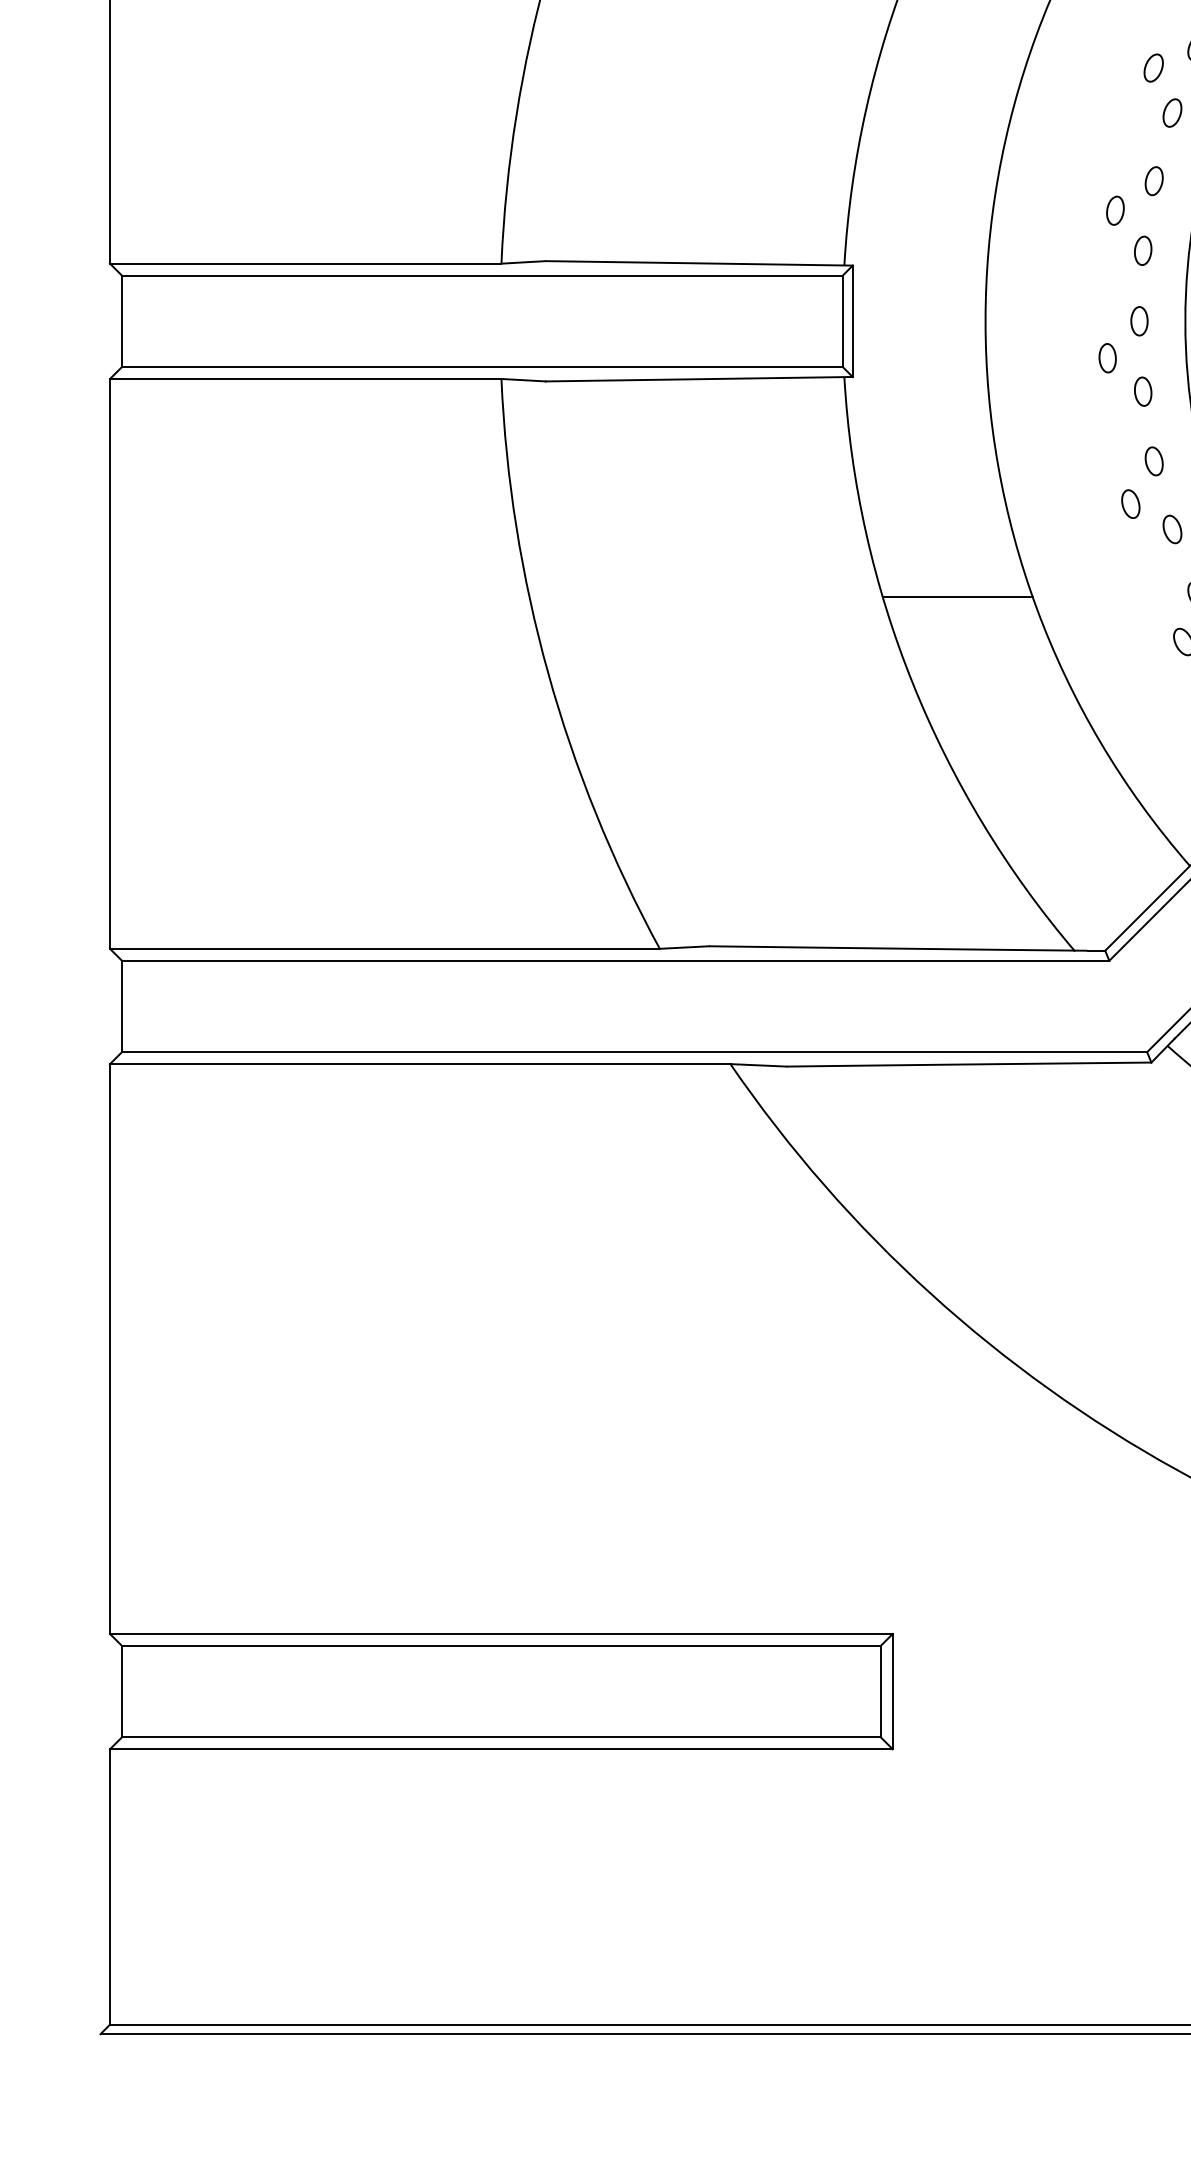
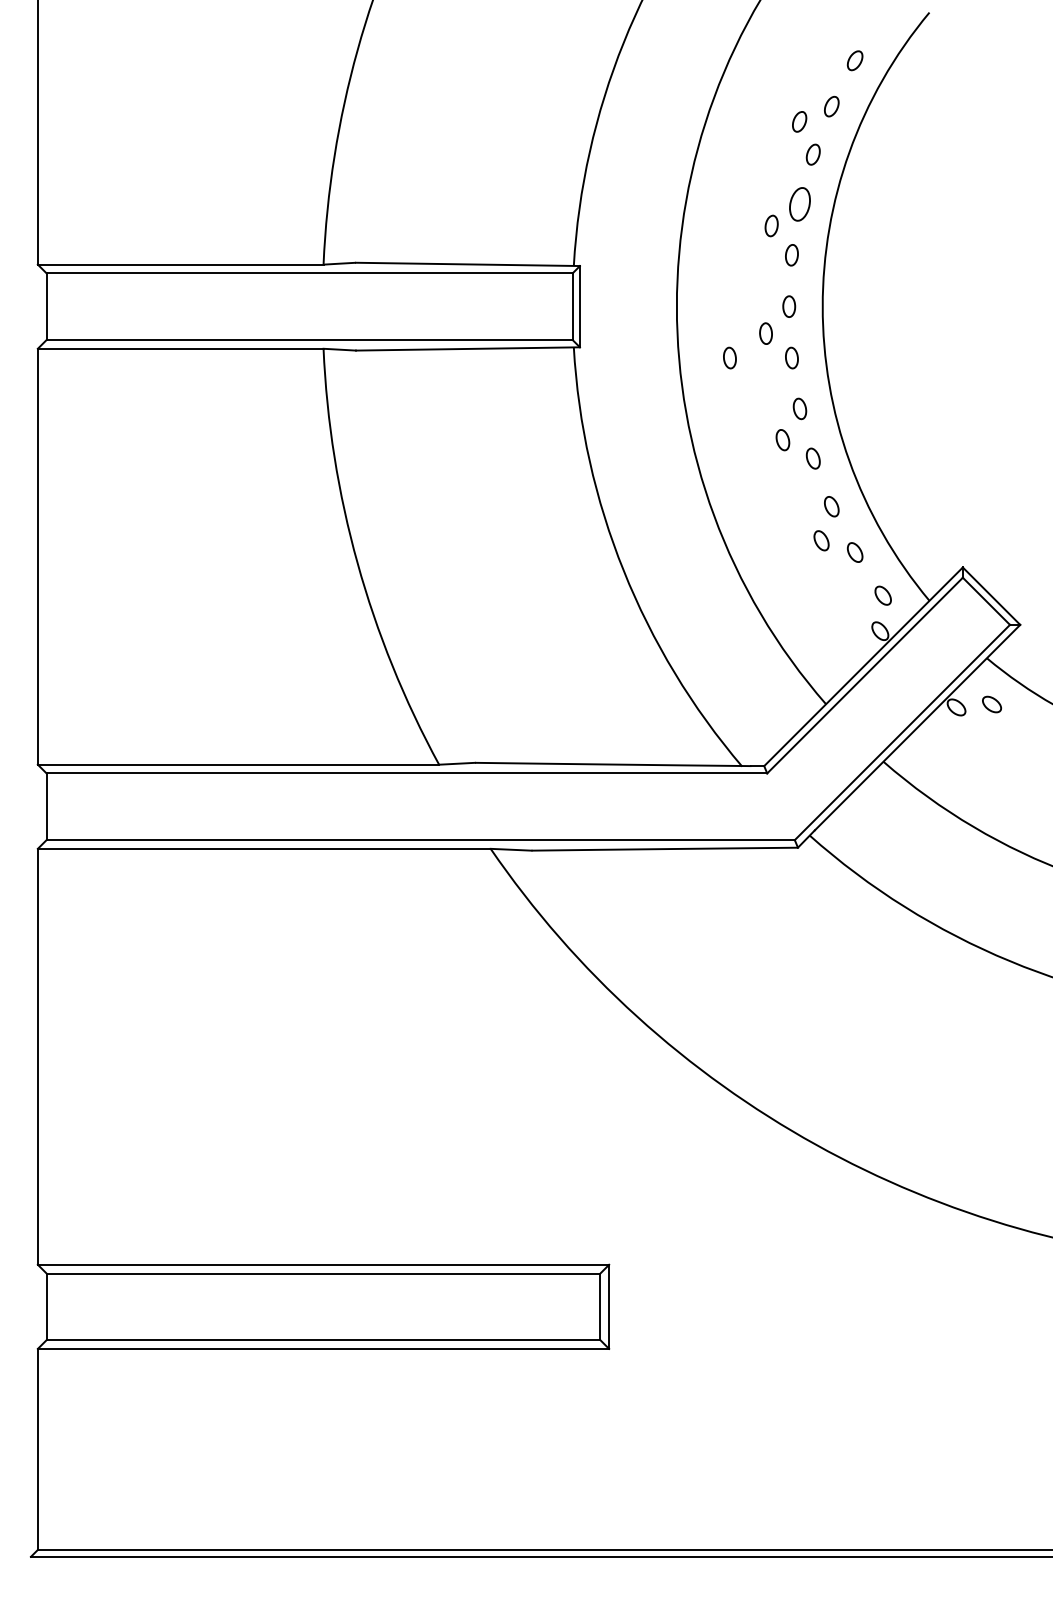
part: (1153, 181) -> (799, 204), size x1.6
part: (1057, 390) -> (729, 357), added
line: (957, 597) -> (656, 508), removed

